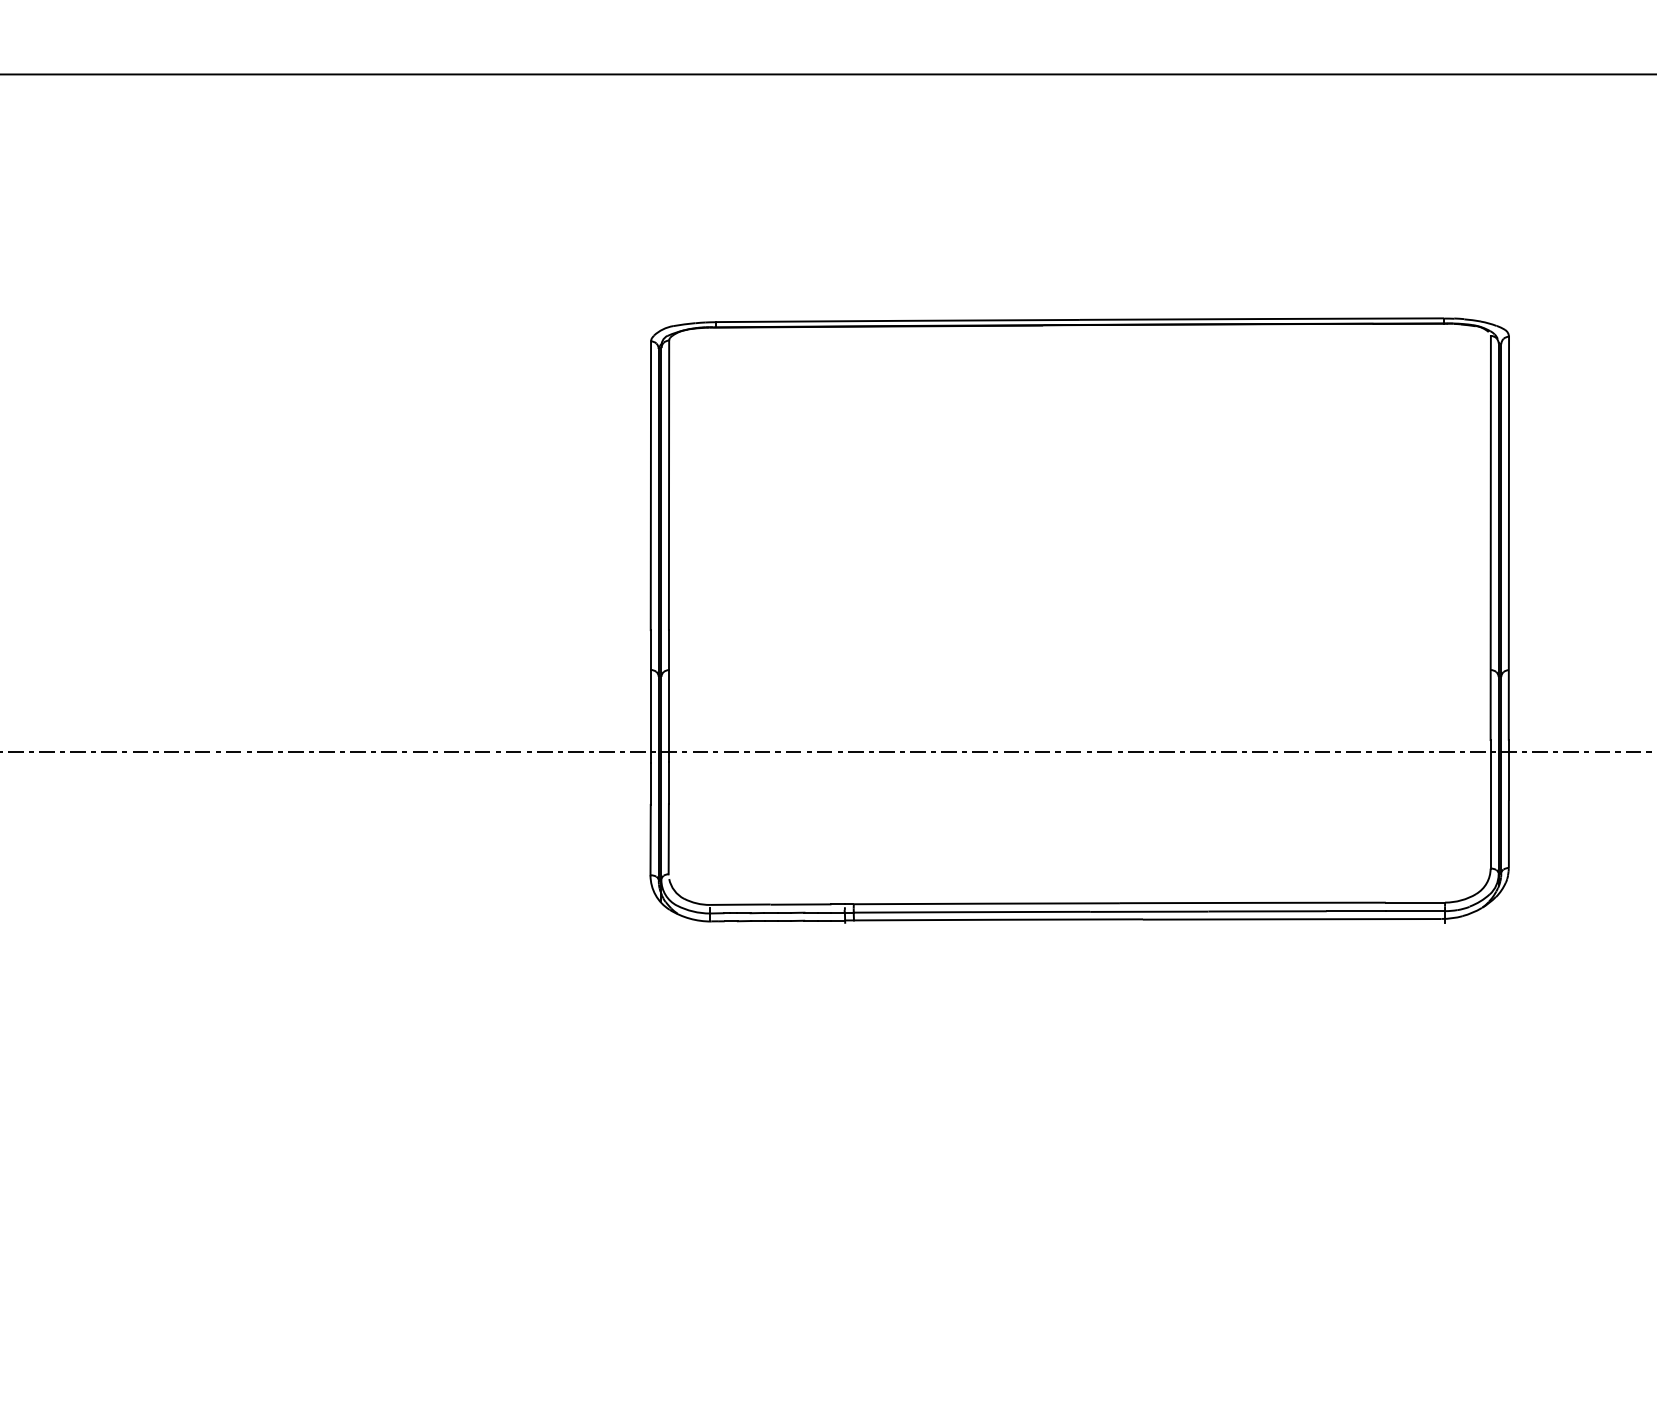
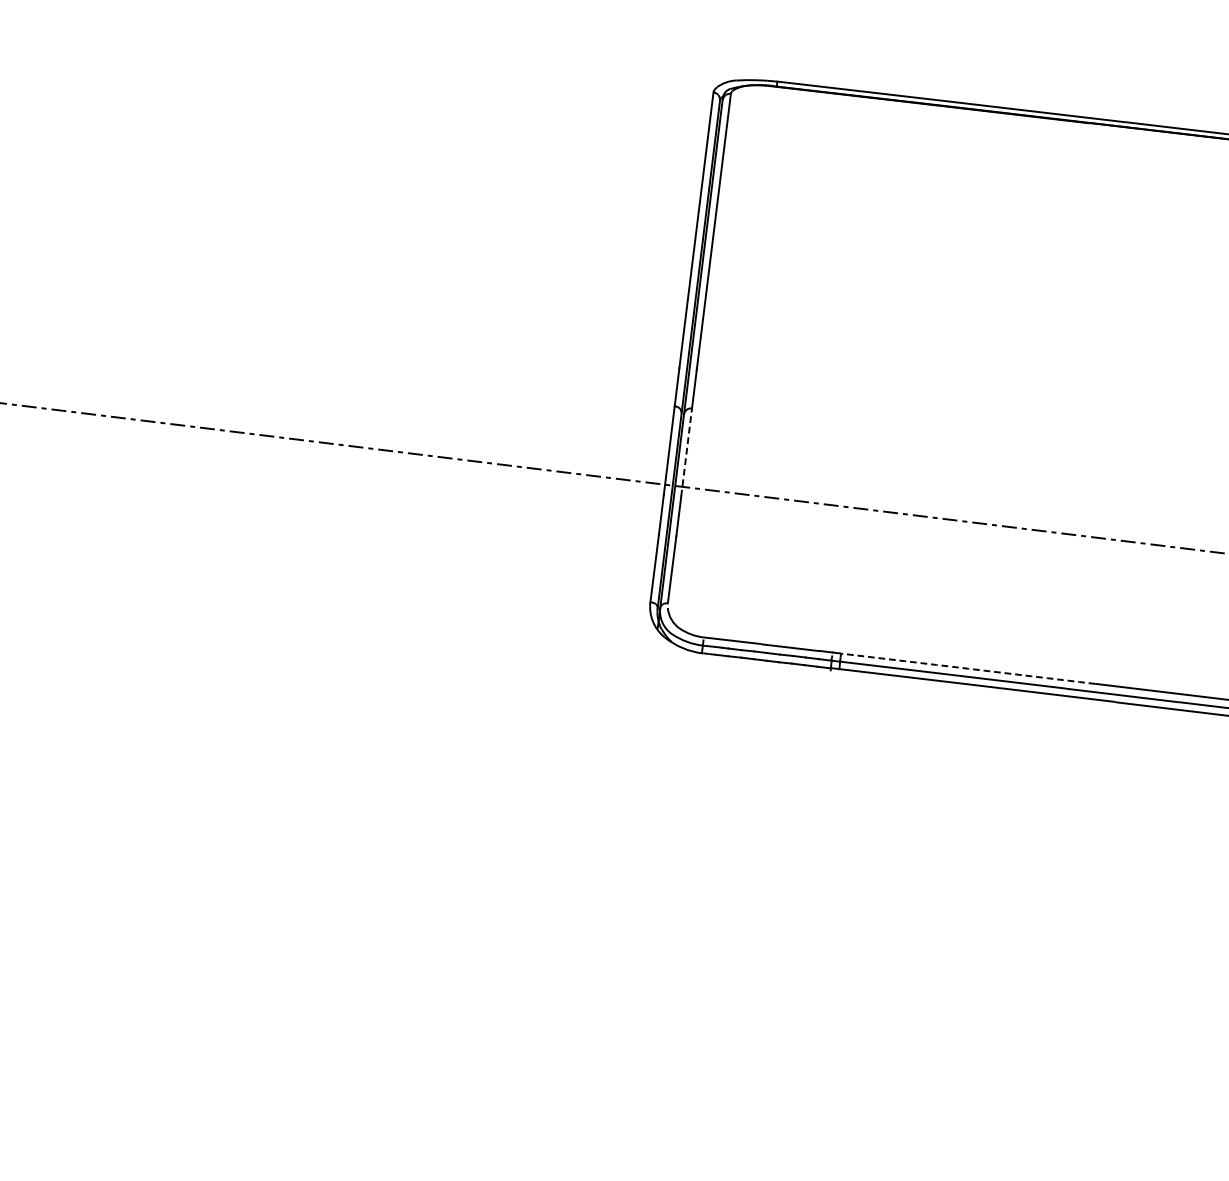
line: (668, 715) -> (686, 451), solid -> dashed
arc: (986, 903) -> (967, 668), solid -> dashed

